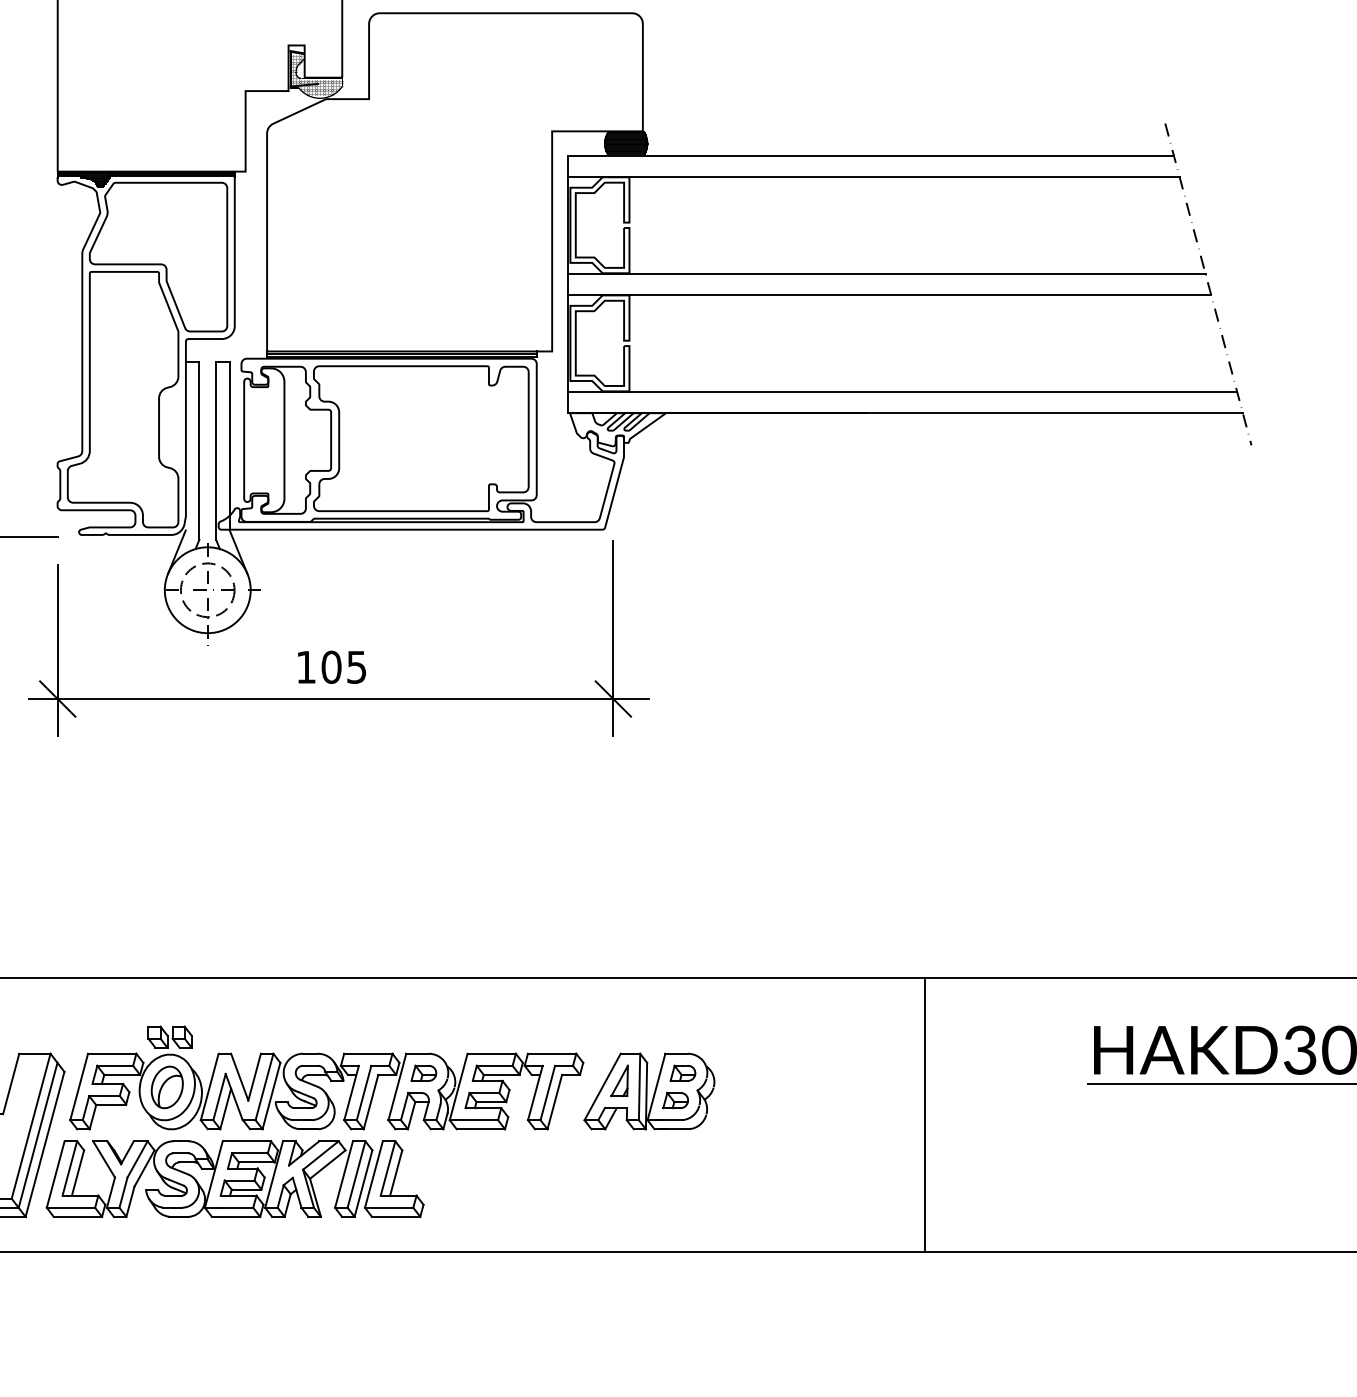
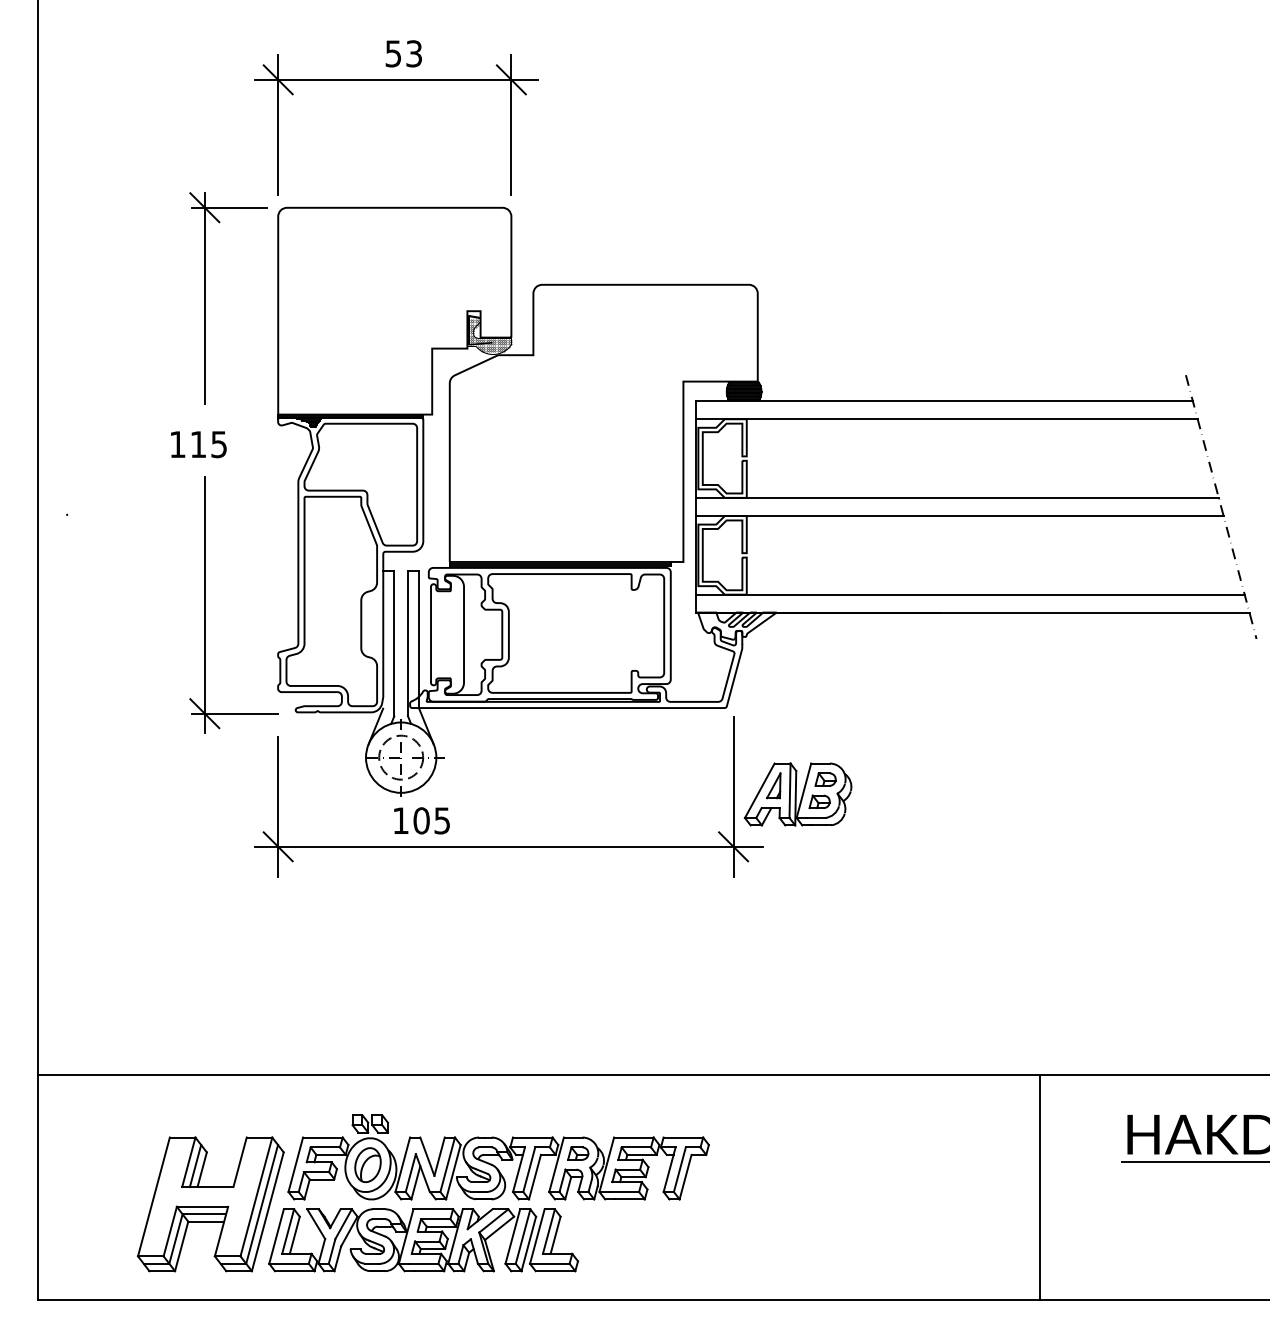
text: (331, 666) -> (421, 820), moved
part: (648, 1091) -> (797, 794), moved
line: (925, 1114) -> (1040, 1187), moved

